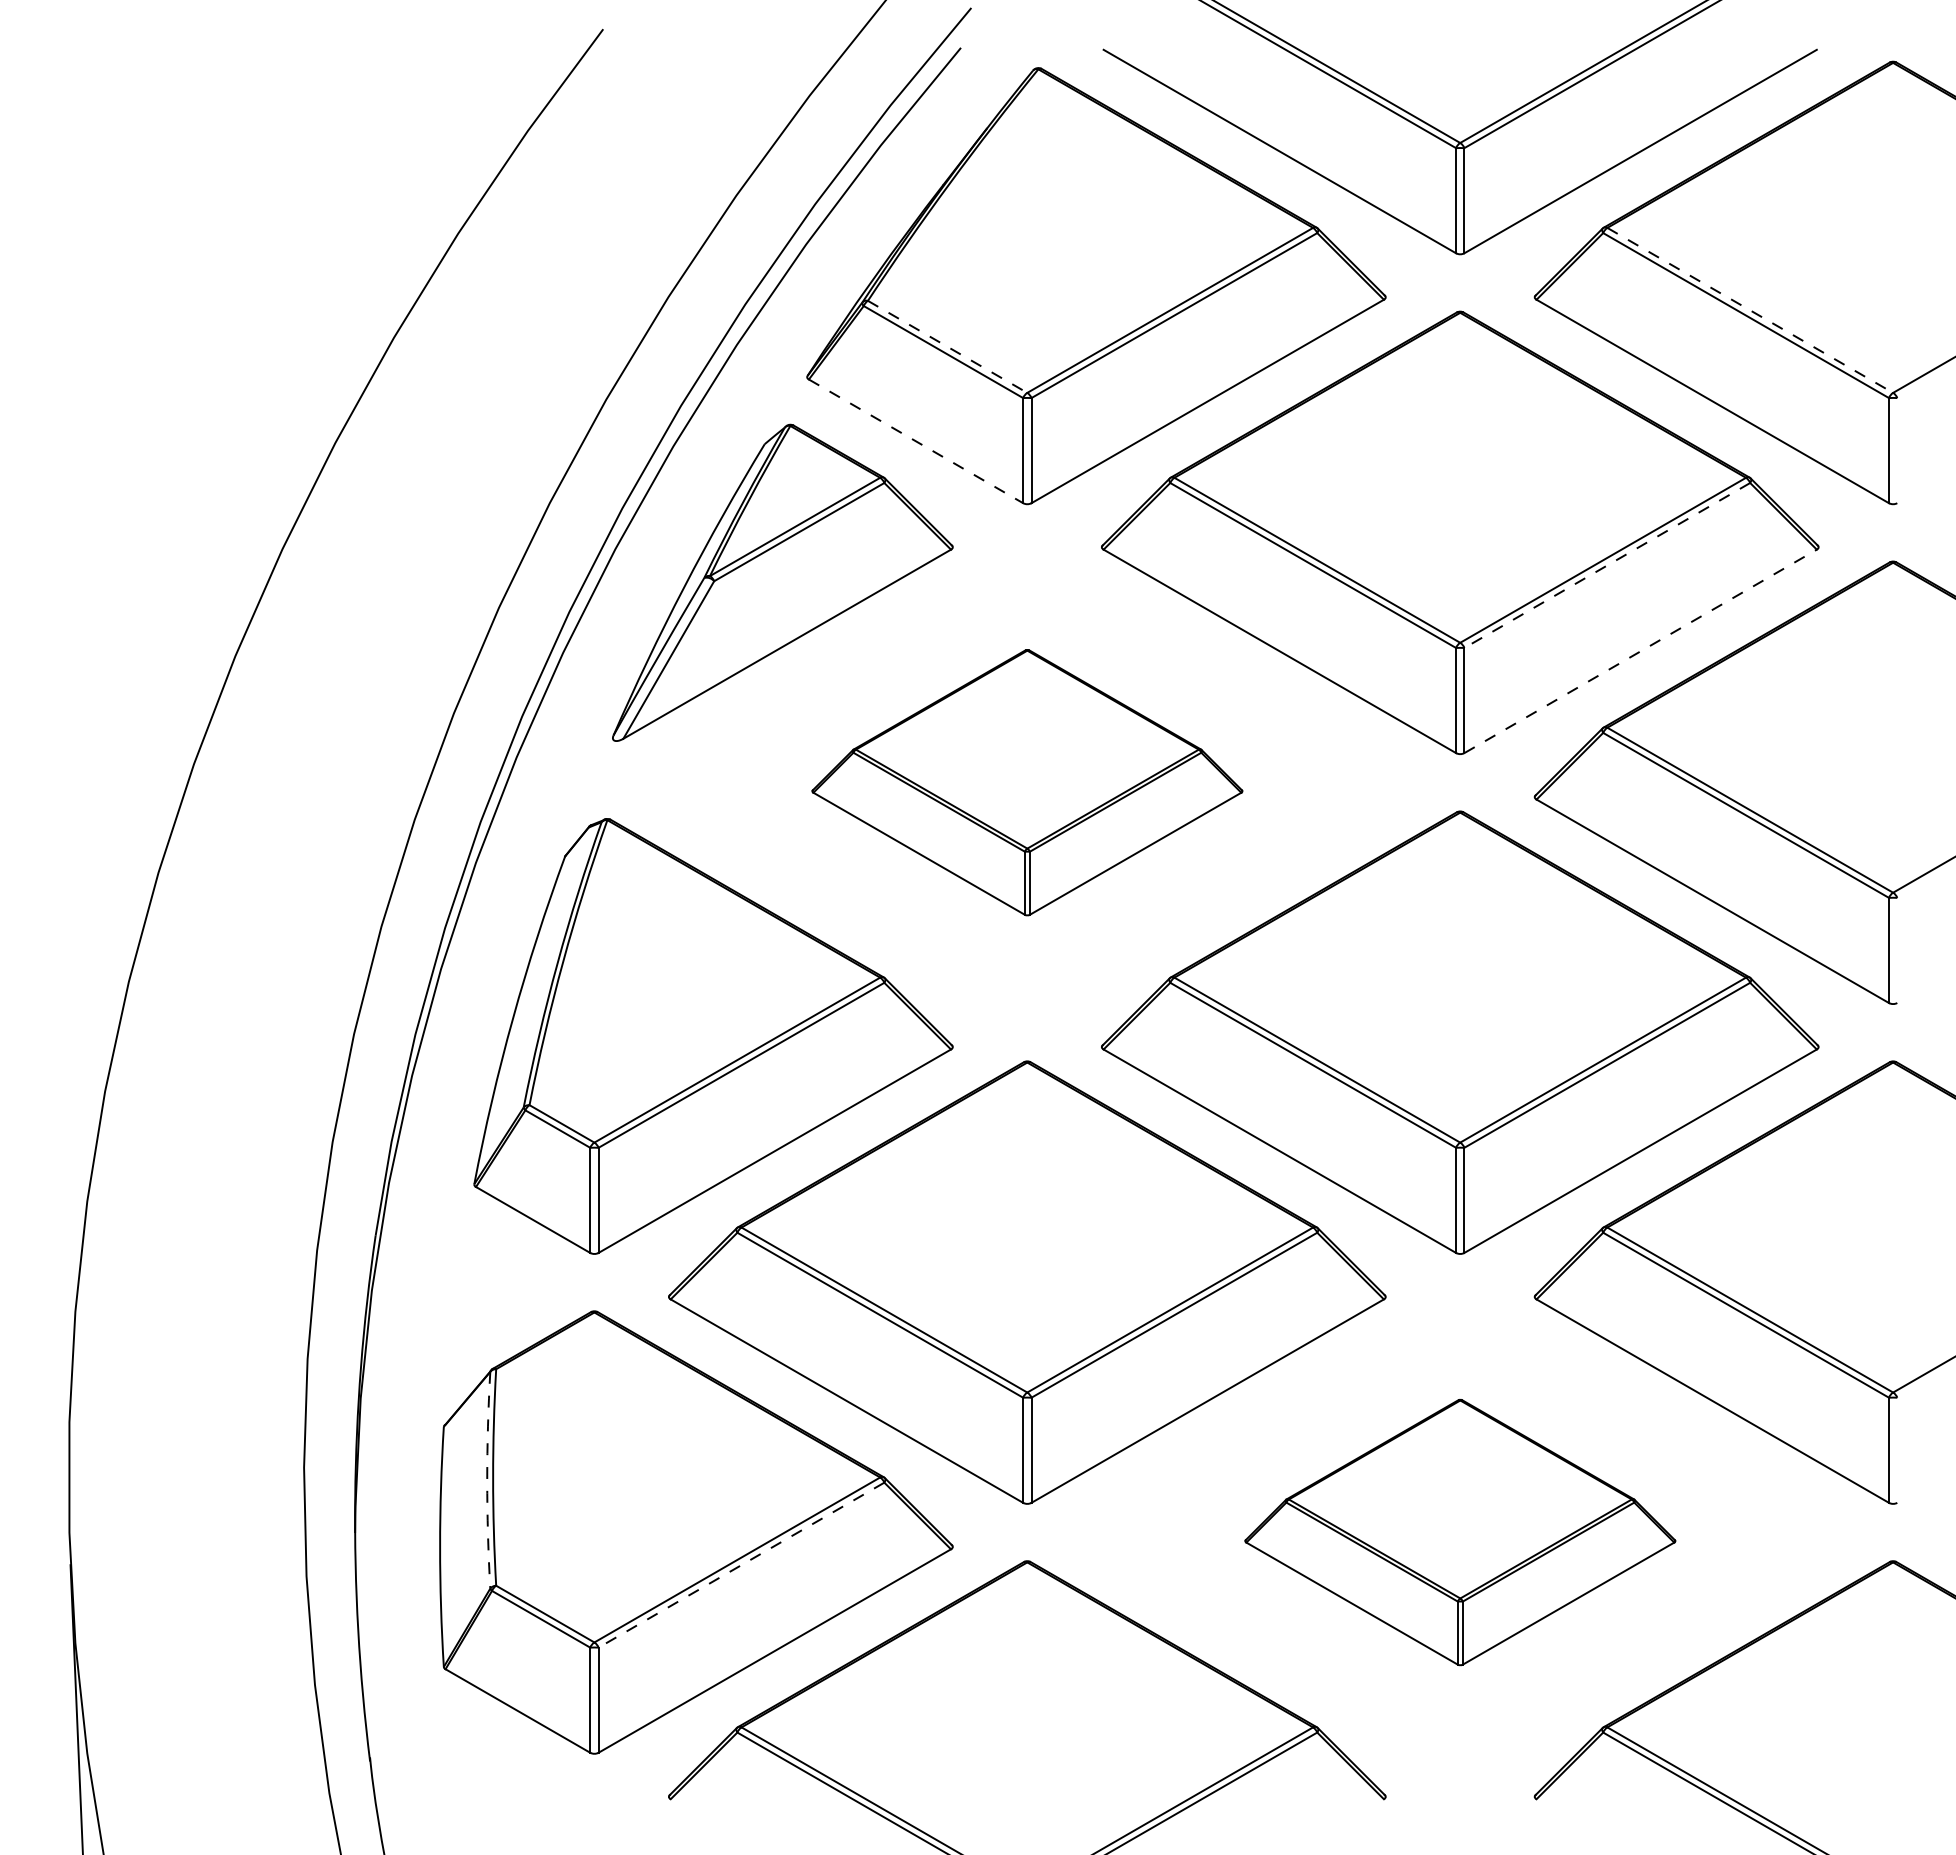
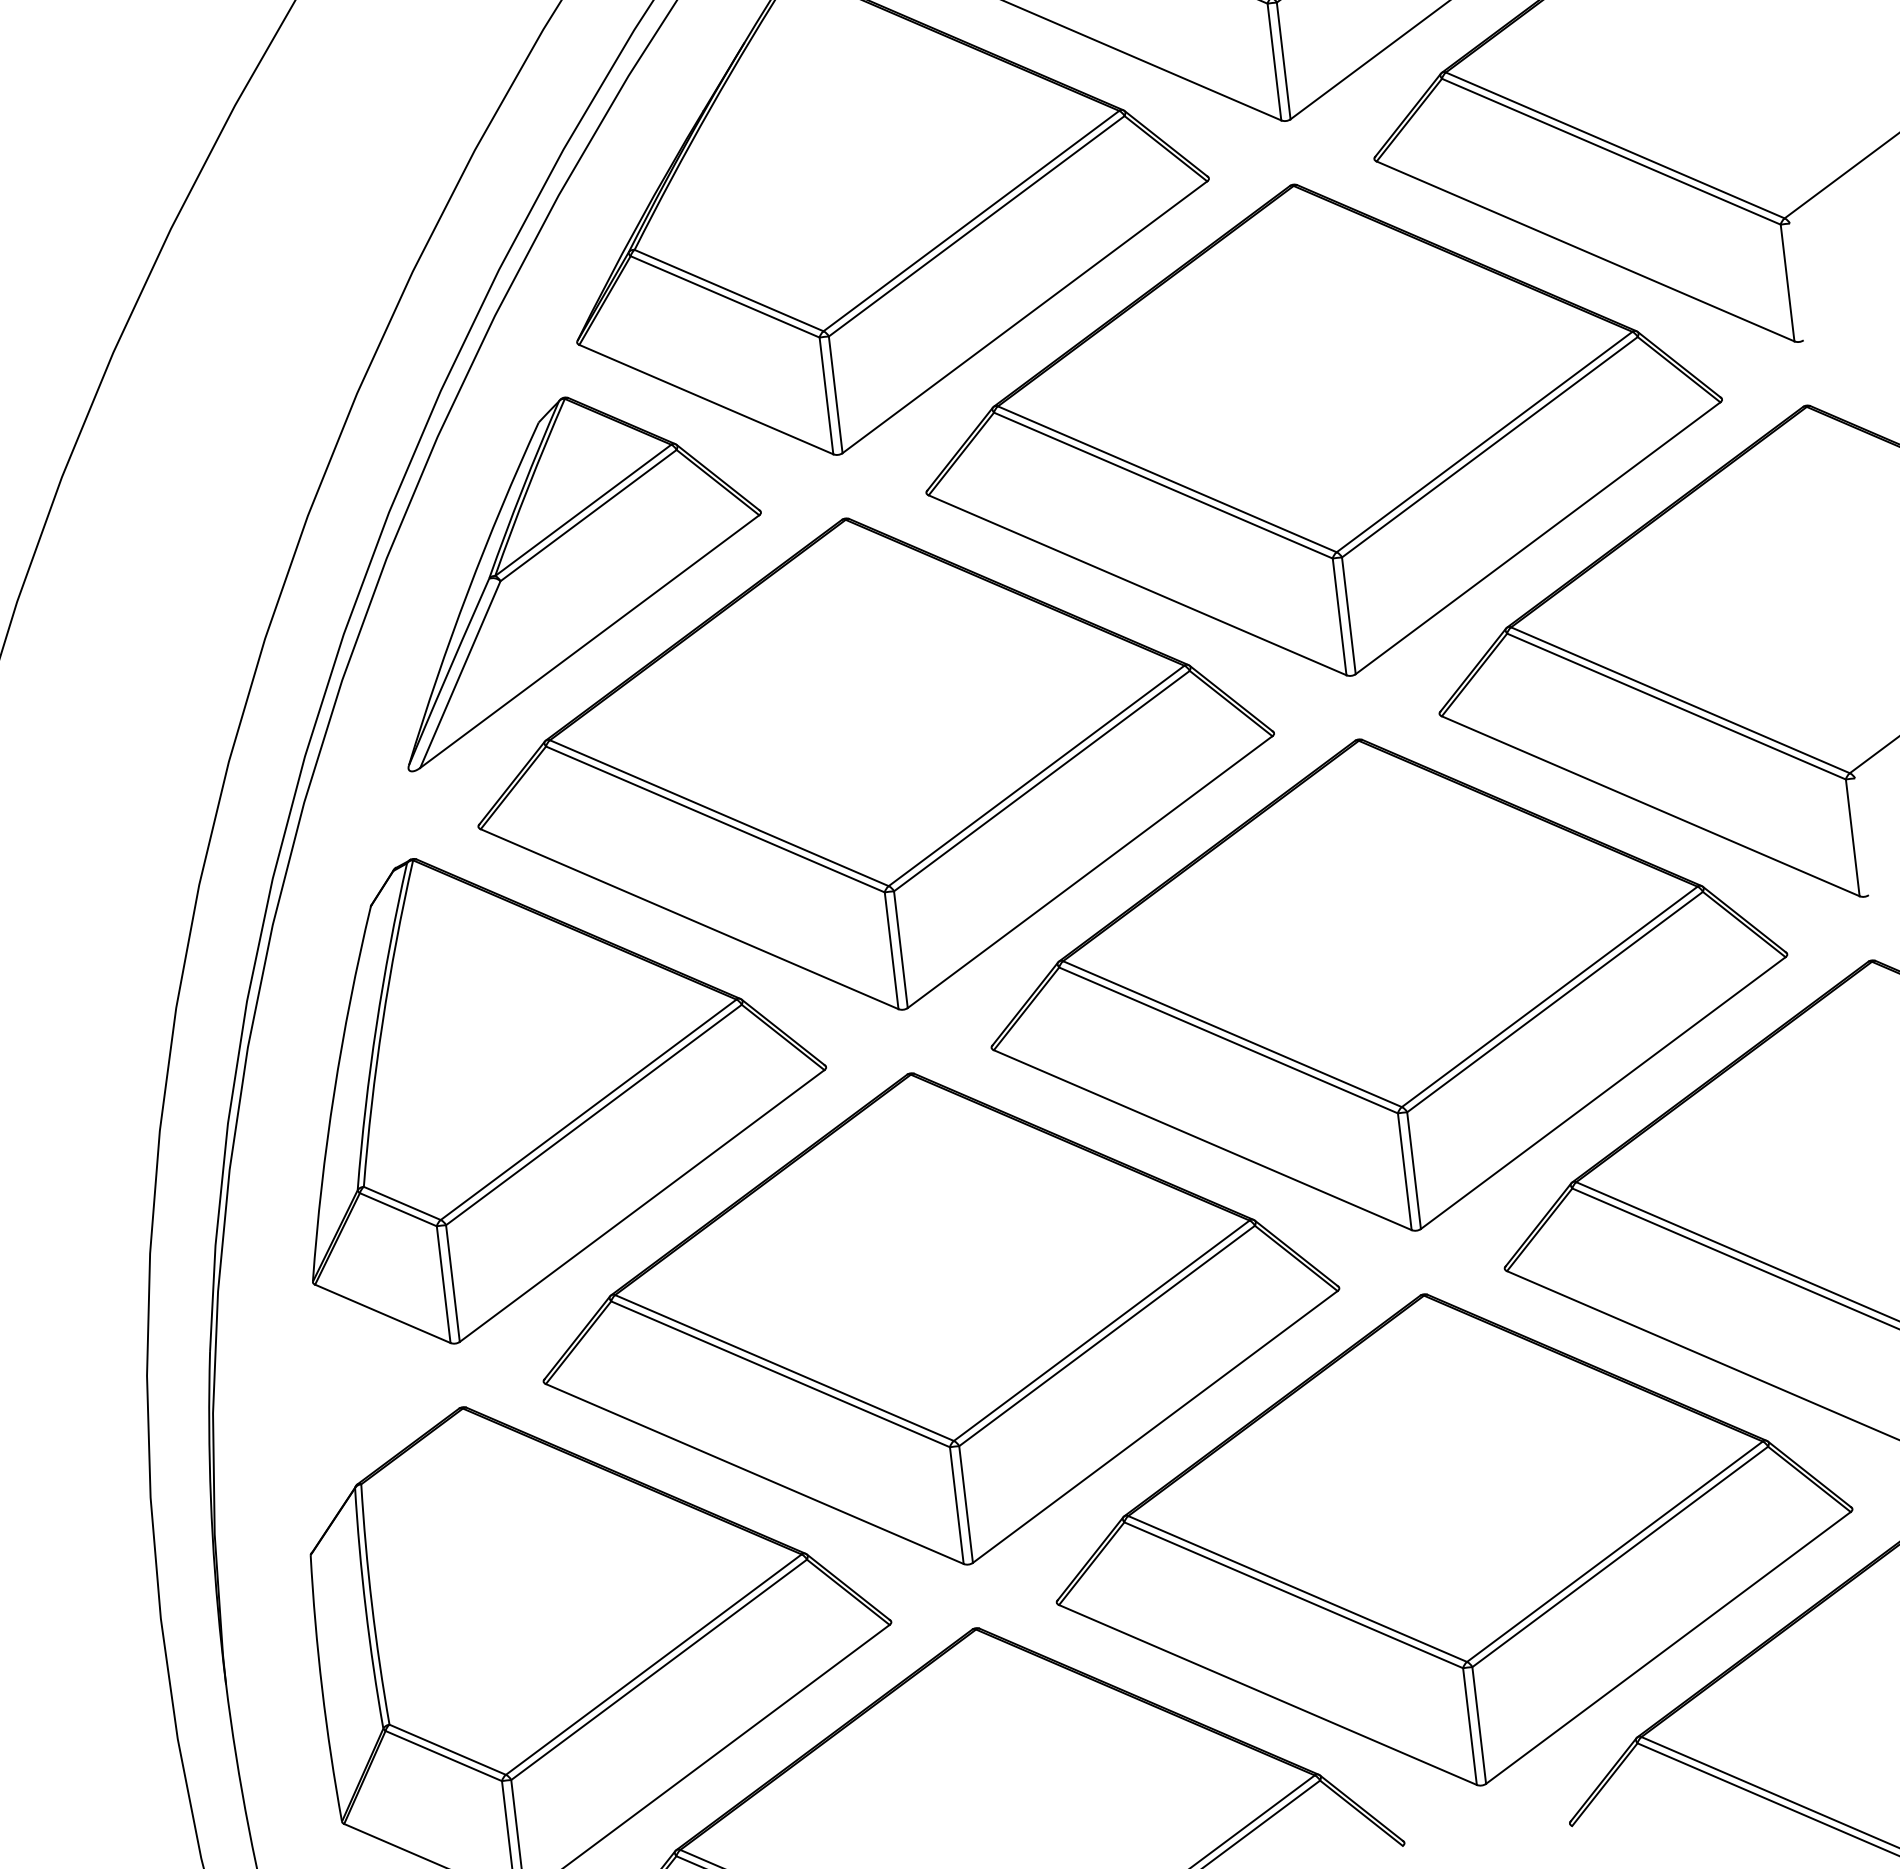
line: (1750, 310) -> (1615, 145), dashed -> solid
line: (948, 347) -> (730, 291), dashed -> solid
line: (916, 441) -> (706, 399), dashed -> solid
line: (1607, 565) -> (1490, 447), dashed -> solid
line: (1641, 651) -> (1539, 538), dashed -> solid
part: (1027, 782) -> (874, 763), size x1.67
arc: (487, 1480) -> (366, 1609), dashed -> solid
part: (1460, 1532) -> (1453, 1539), size x1.67
line: (741, 1565) -> (659, 1670), dashed -> solid

